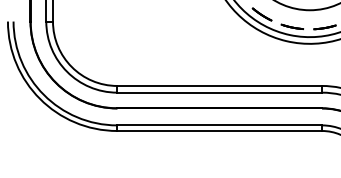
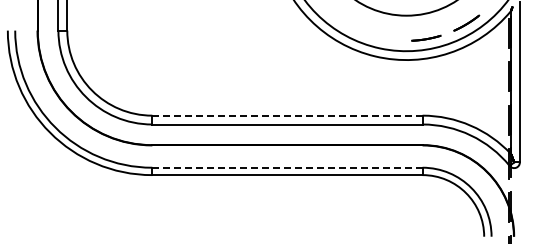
line: (262, 14) -> (343, 21), removed
line: (292, 26) -> (383, 37), removed
line: (219, 85) -> (287, 115), solid -> dashed
line: (219, 125) -> (286, 167), solid -> dashed

